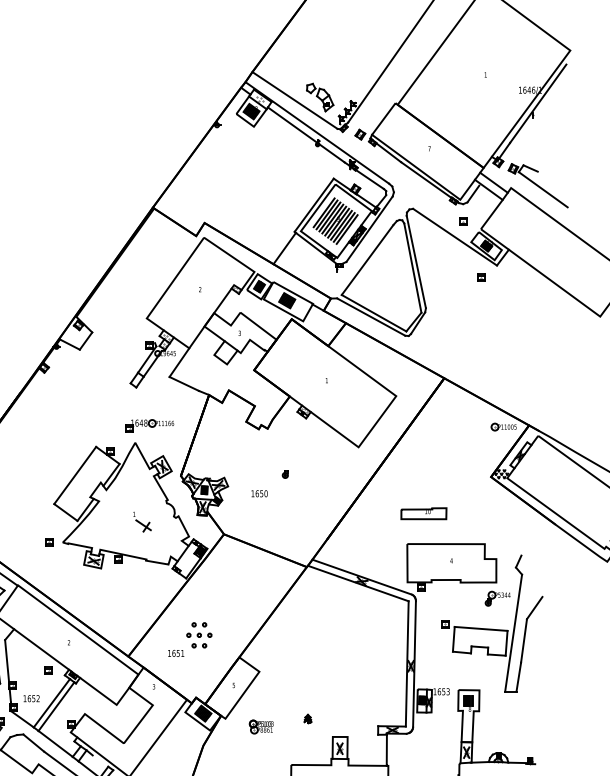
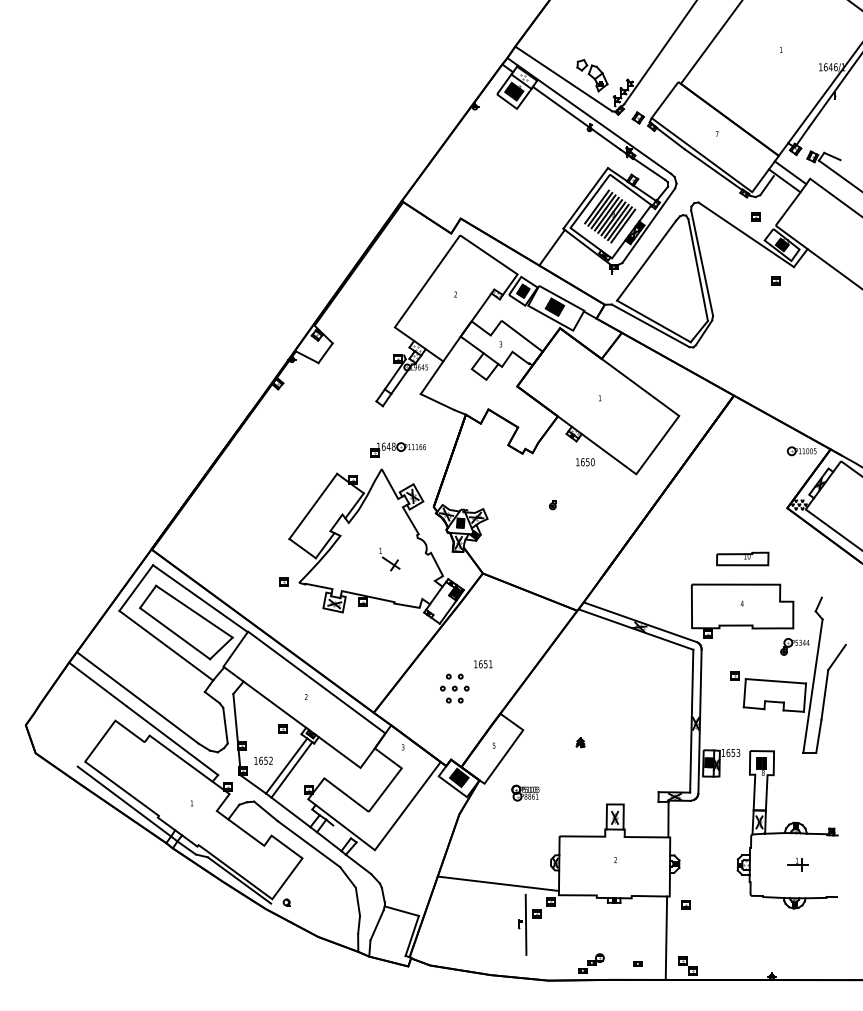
text: (259, 493) -> (585, 462), moved
part: (423, 513) -> (742, 558), moved
text: (176, 653) -> (483, 664), moved
part: (307, 718) -> (580, 742), moved

